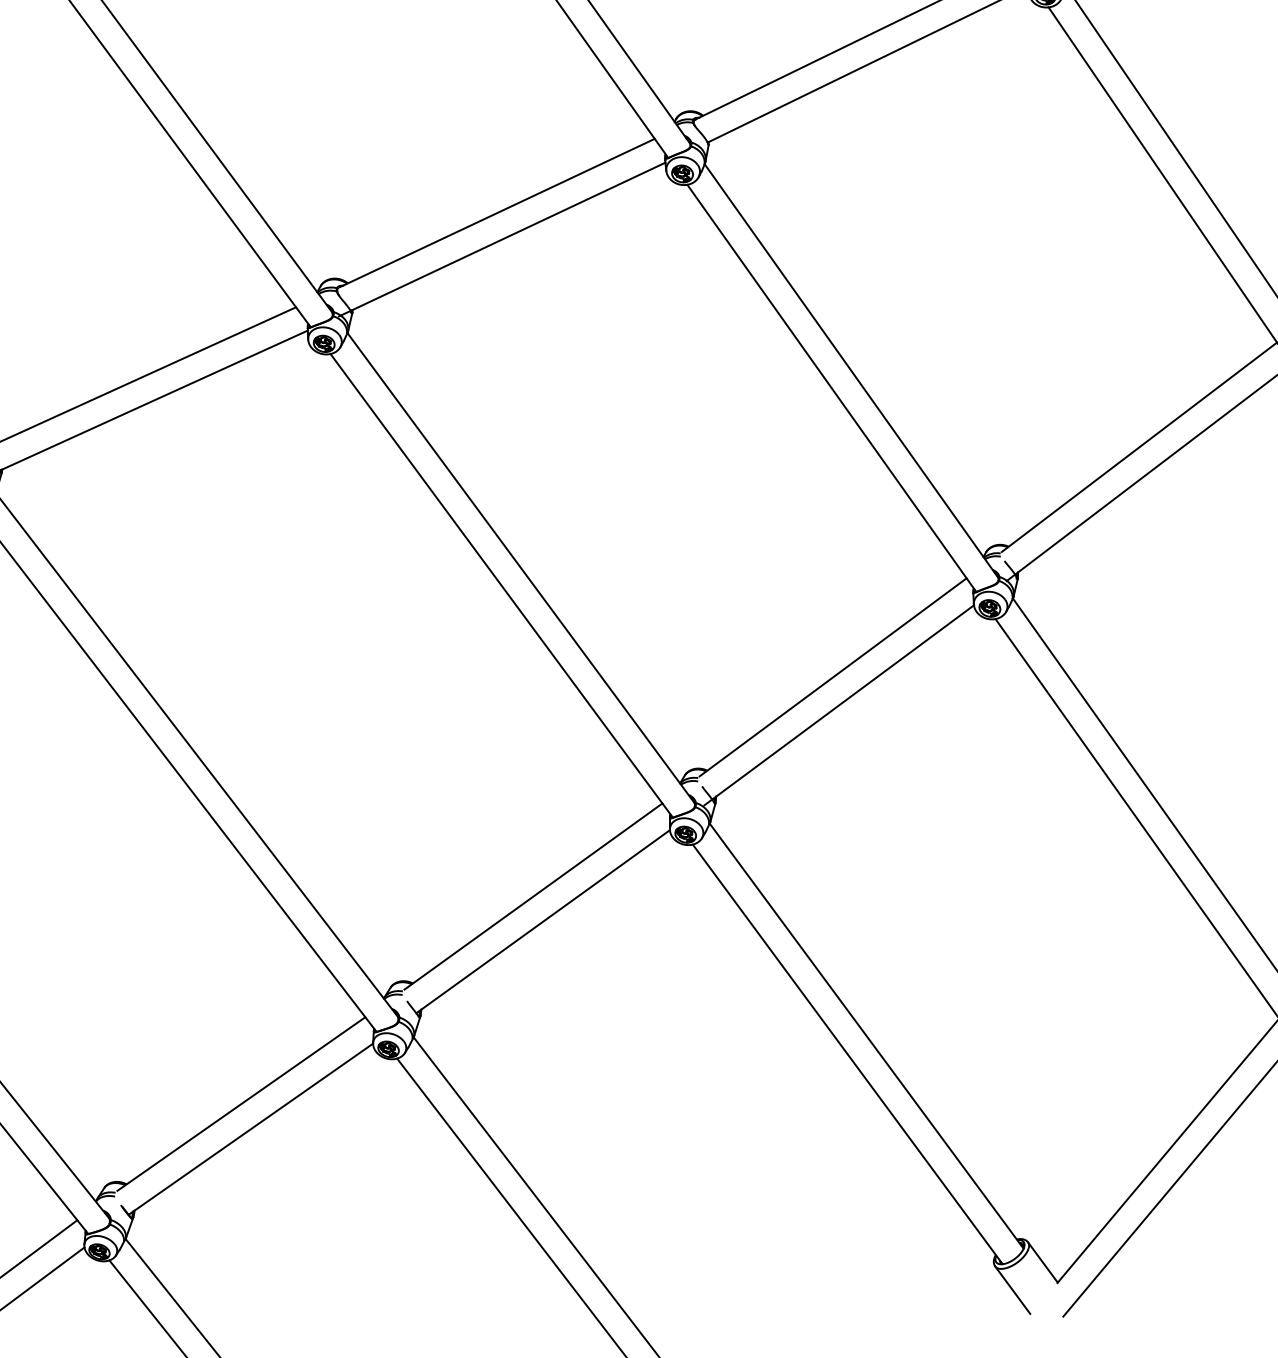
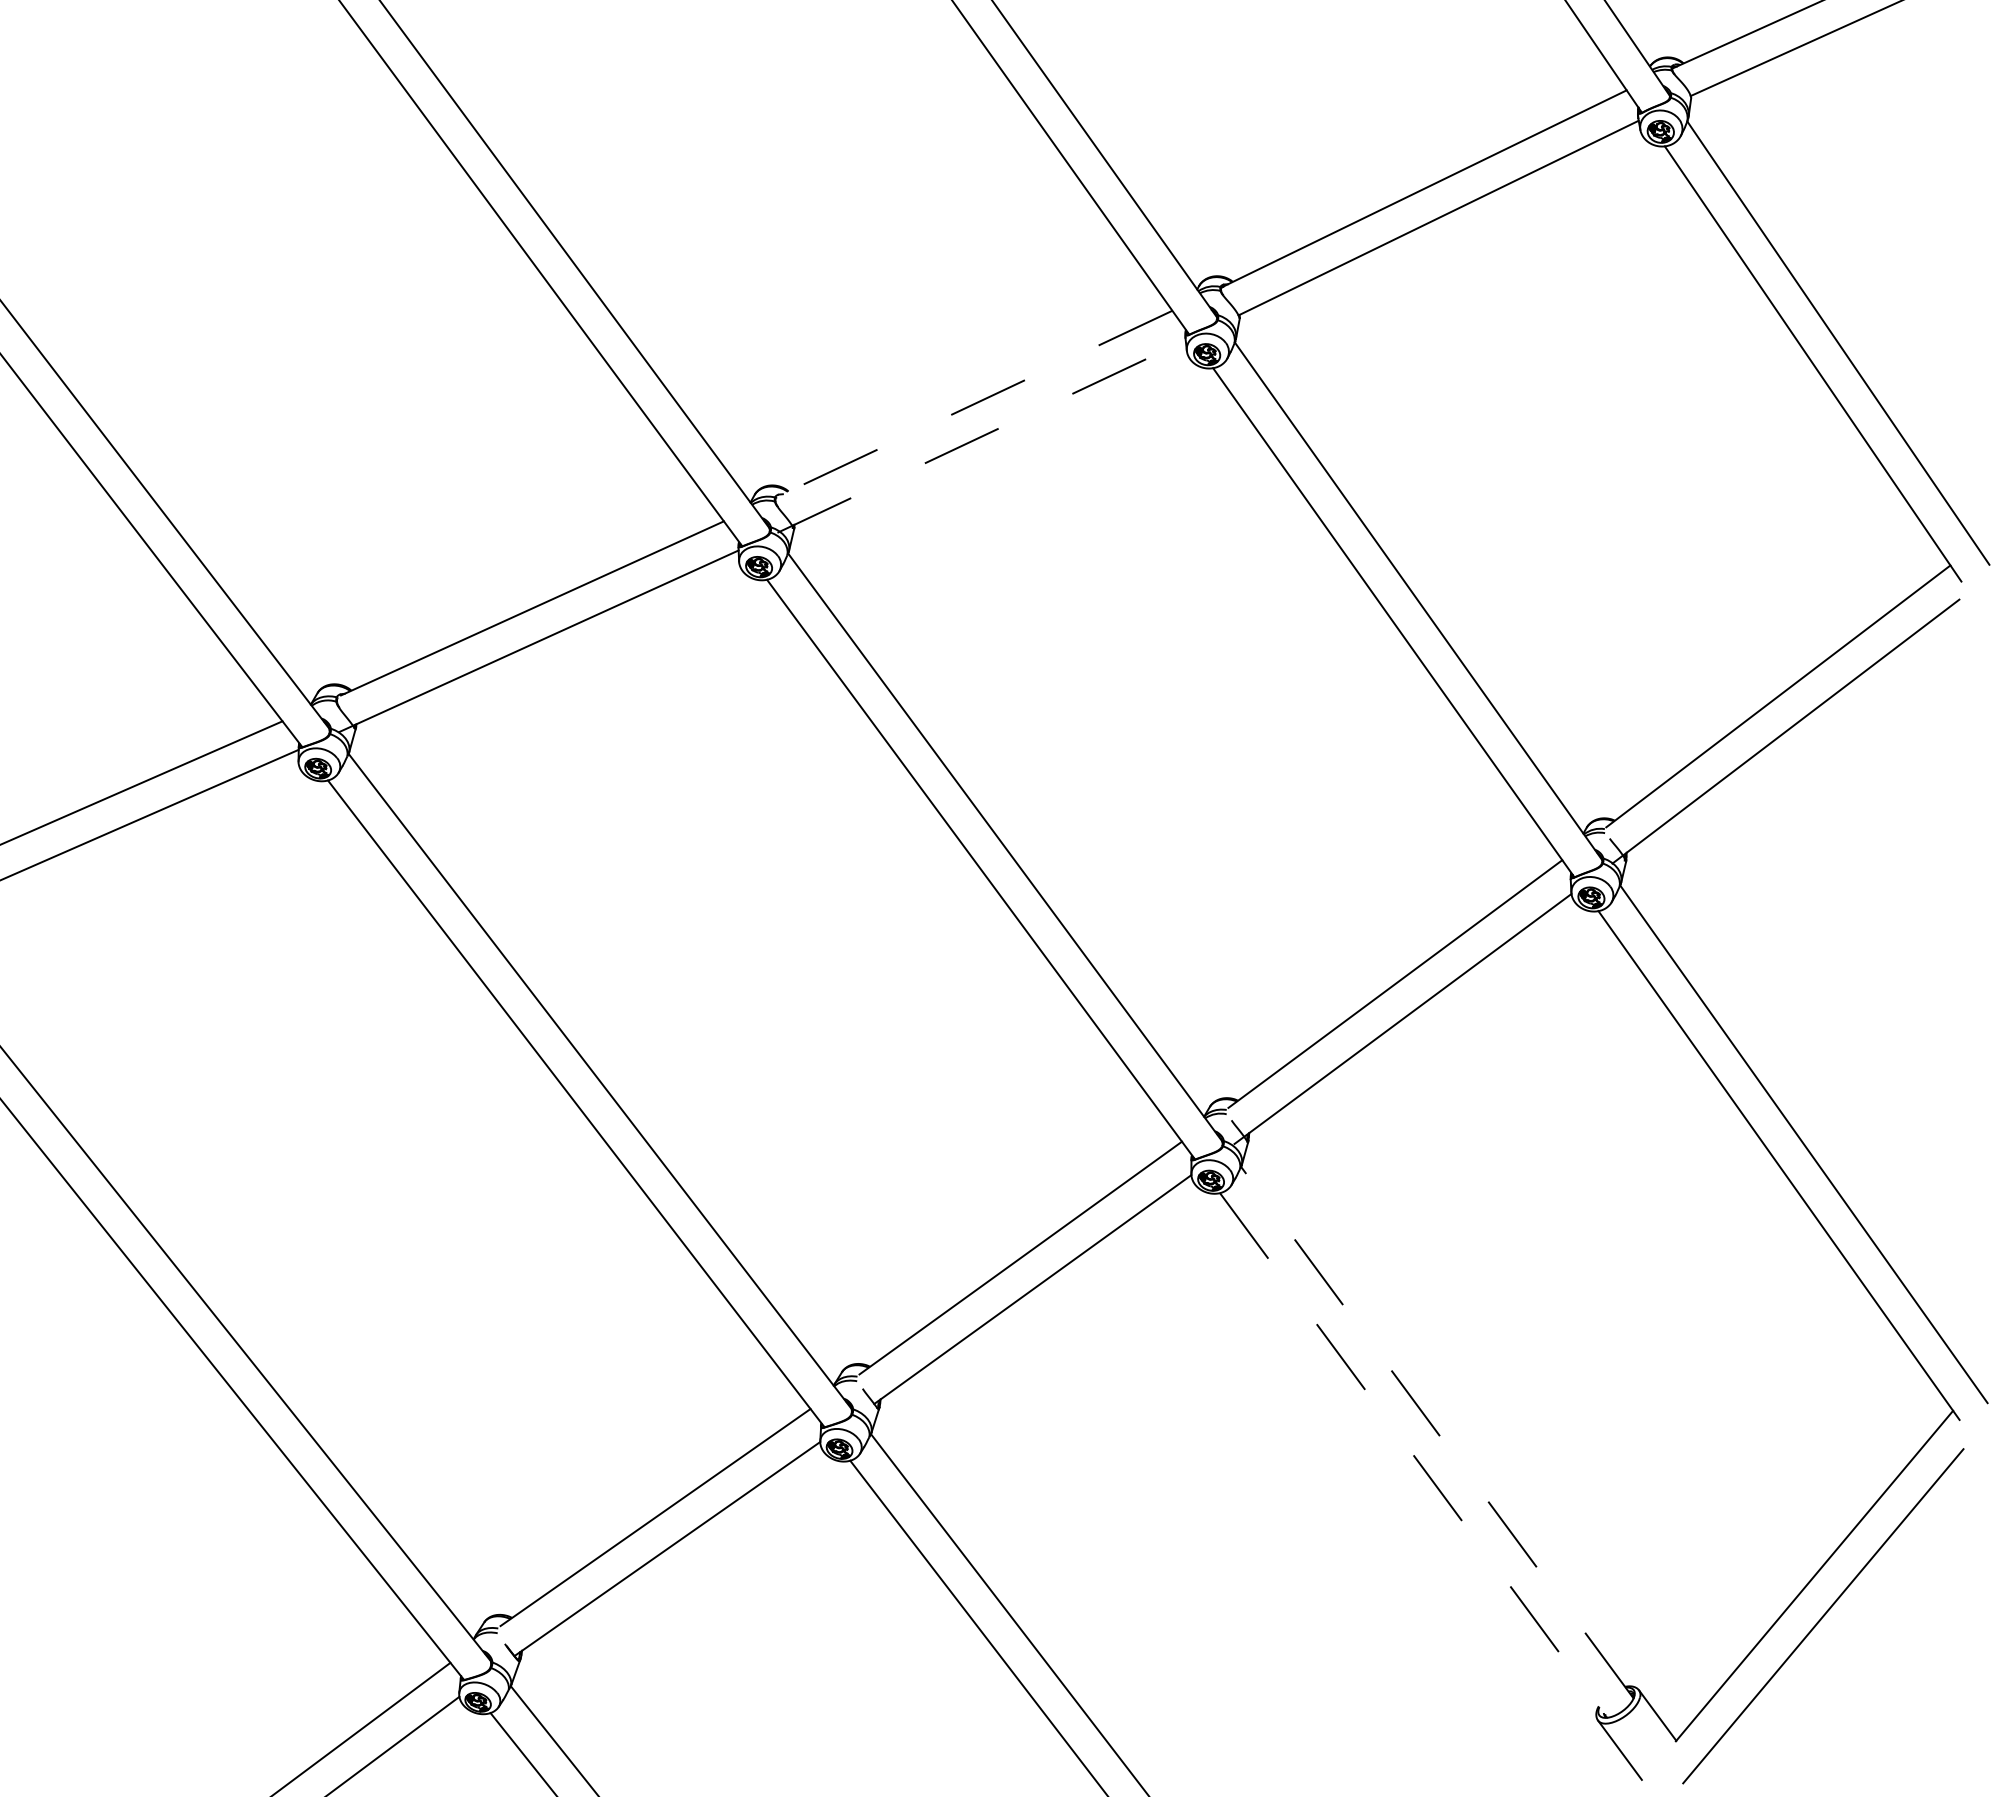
line: (497, 213) -> (975, 403), solid -> dashed
line: (502, 239) -> (981, 436), solid -> dashed
line: (866, 1036) -> (1437, 1432), solid -> dashed
line: (847, 1054) -> (1413, 1455), solid -> dashed

